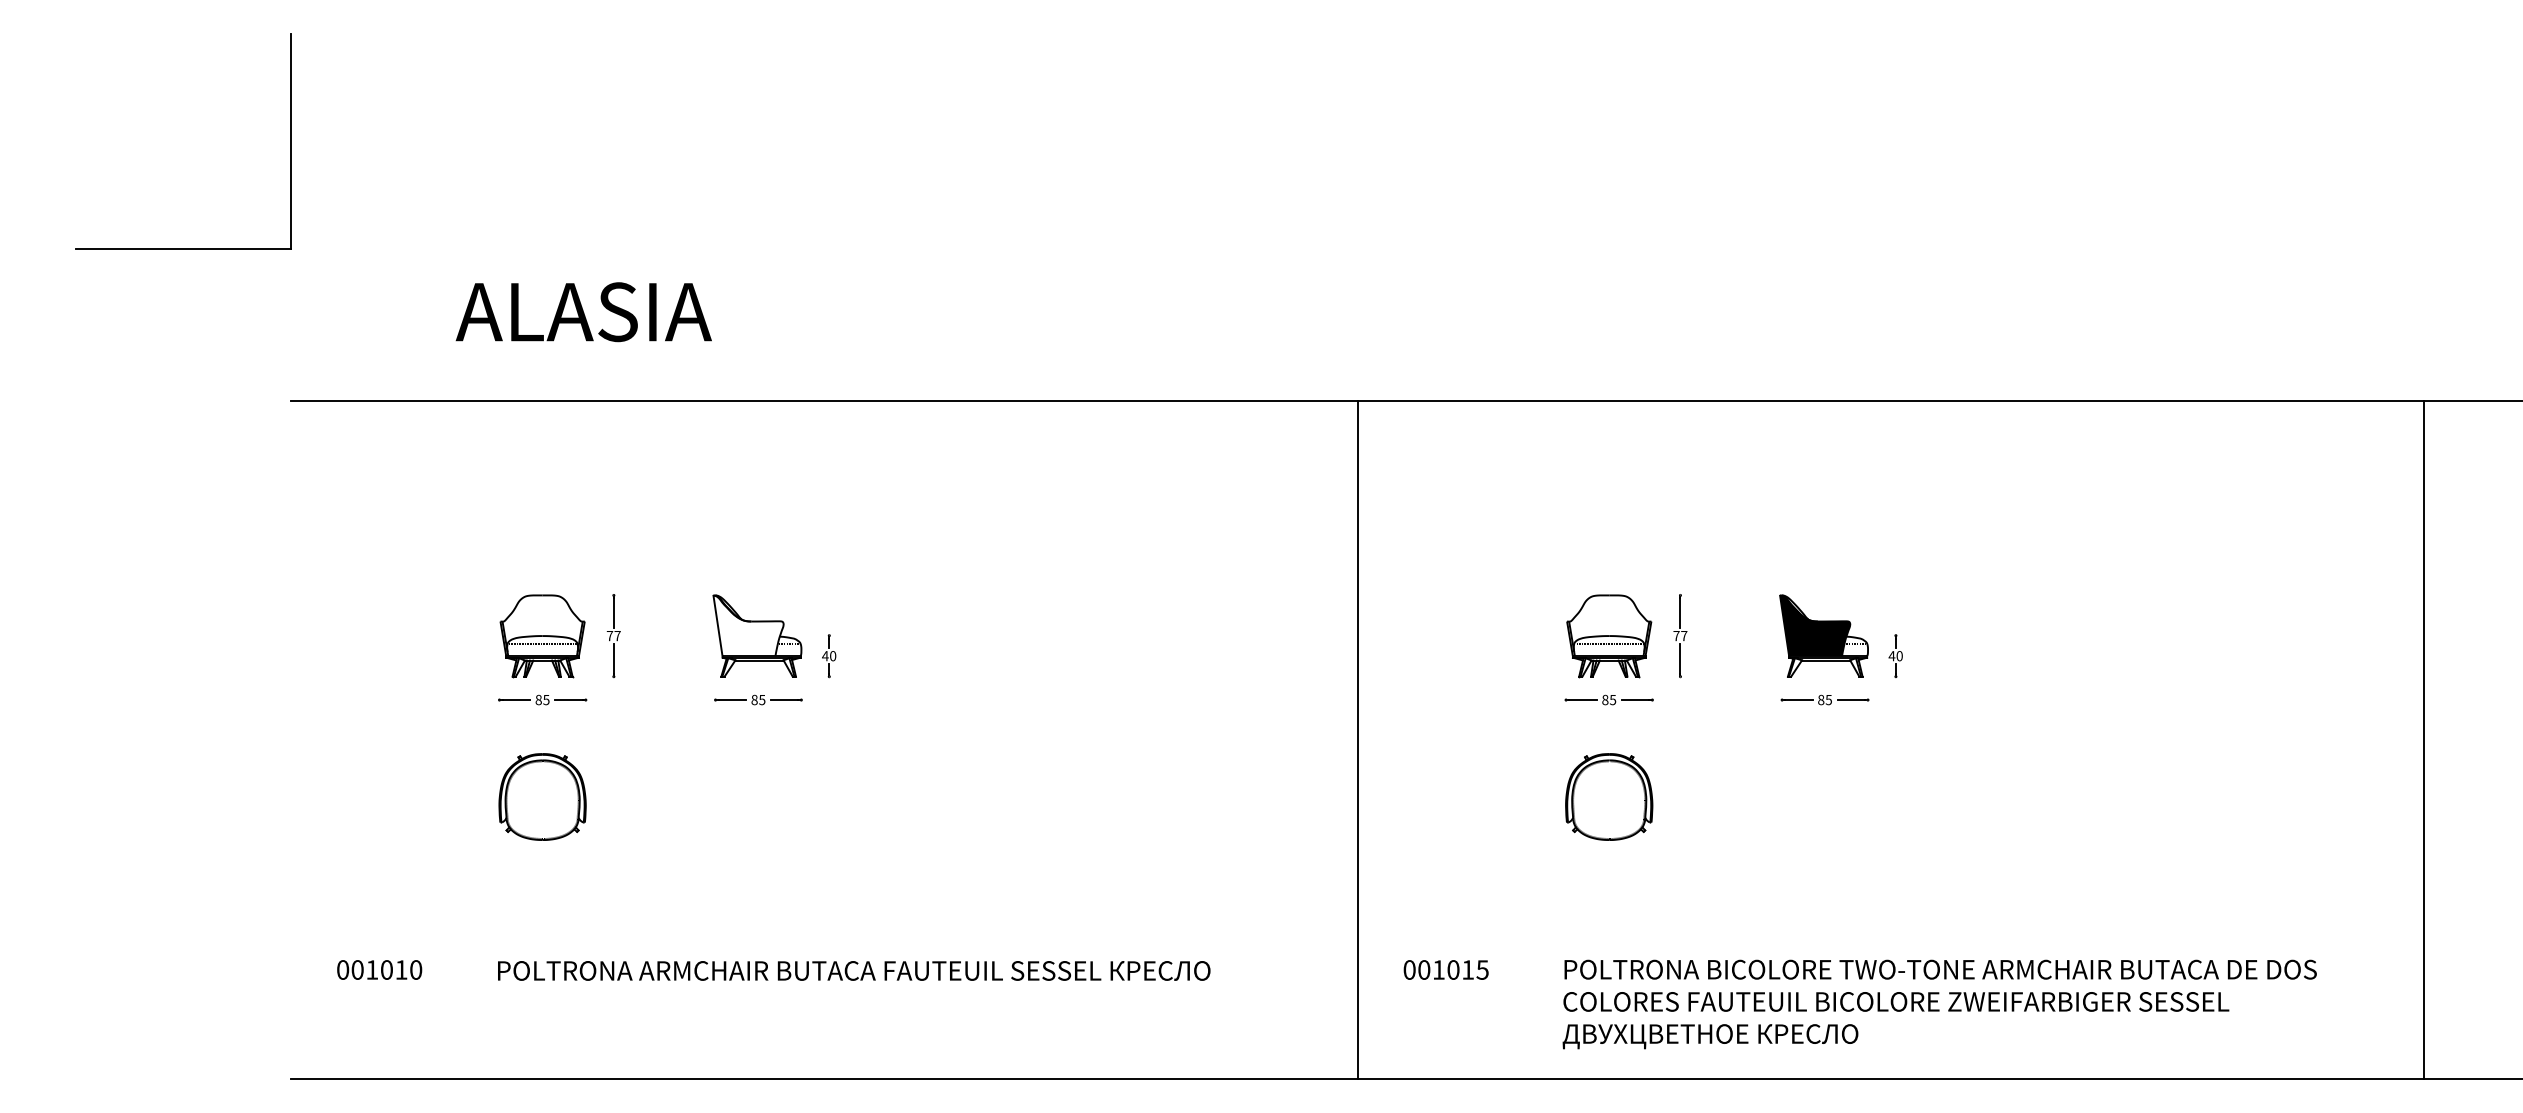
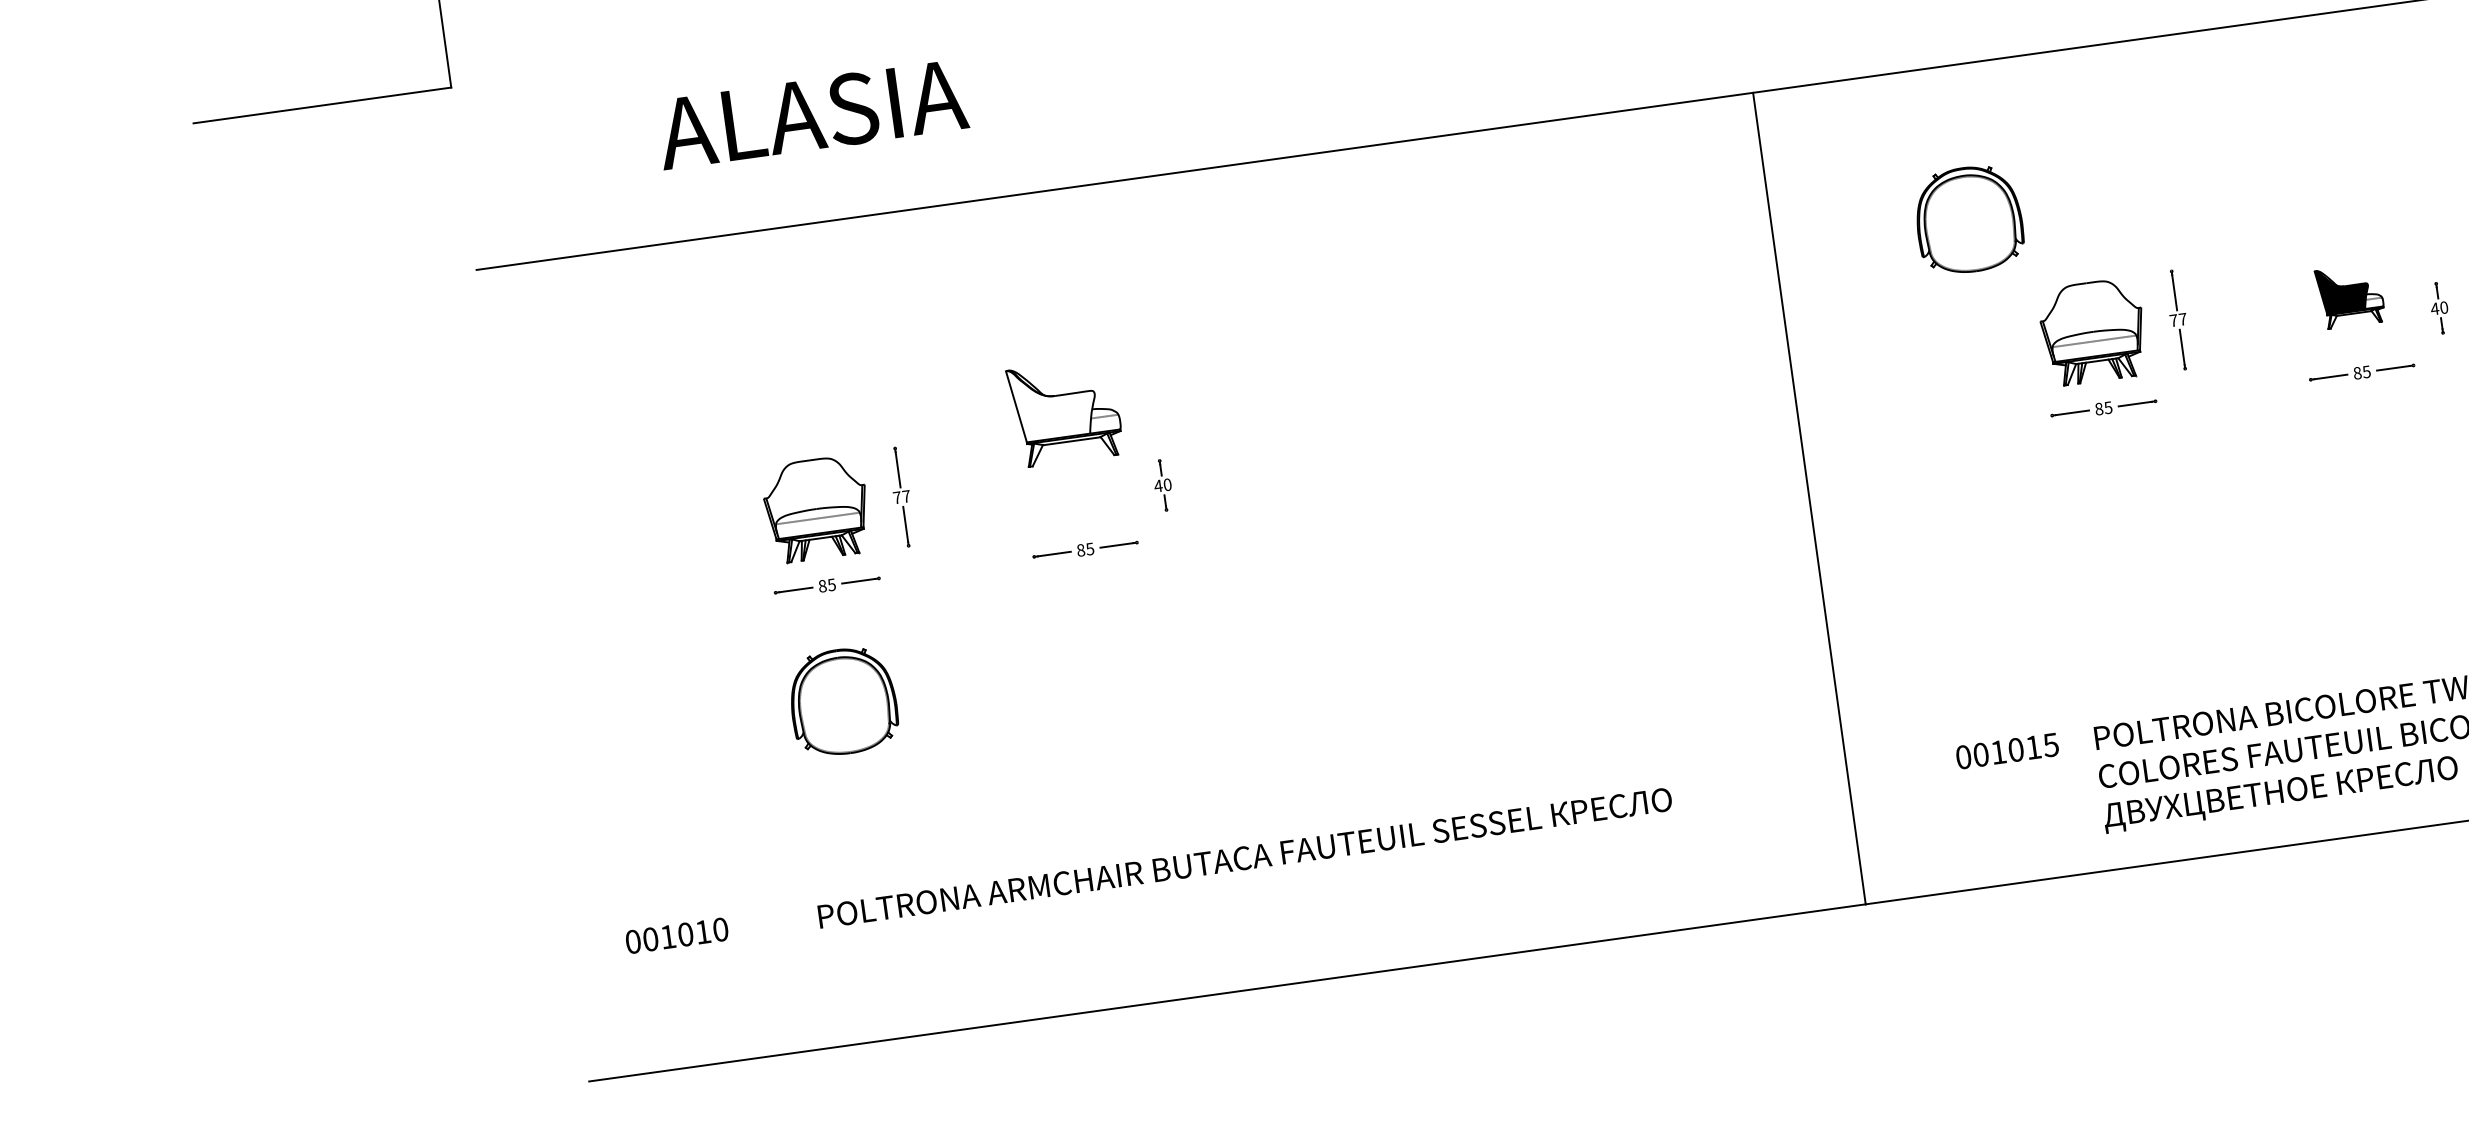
part: (757, 635) -> (1065, 411), moved
part: (1823, 635) -> (2349, 295), size x0.6
part: (1609, 796) -> (1969, 219), moved
text: (1445, 969) -> (2006, 750), moved

